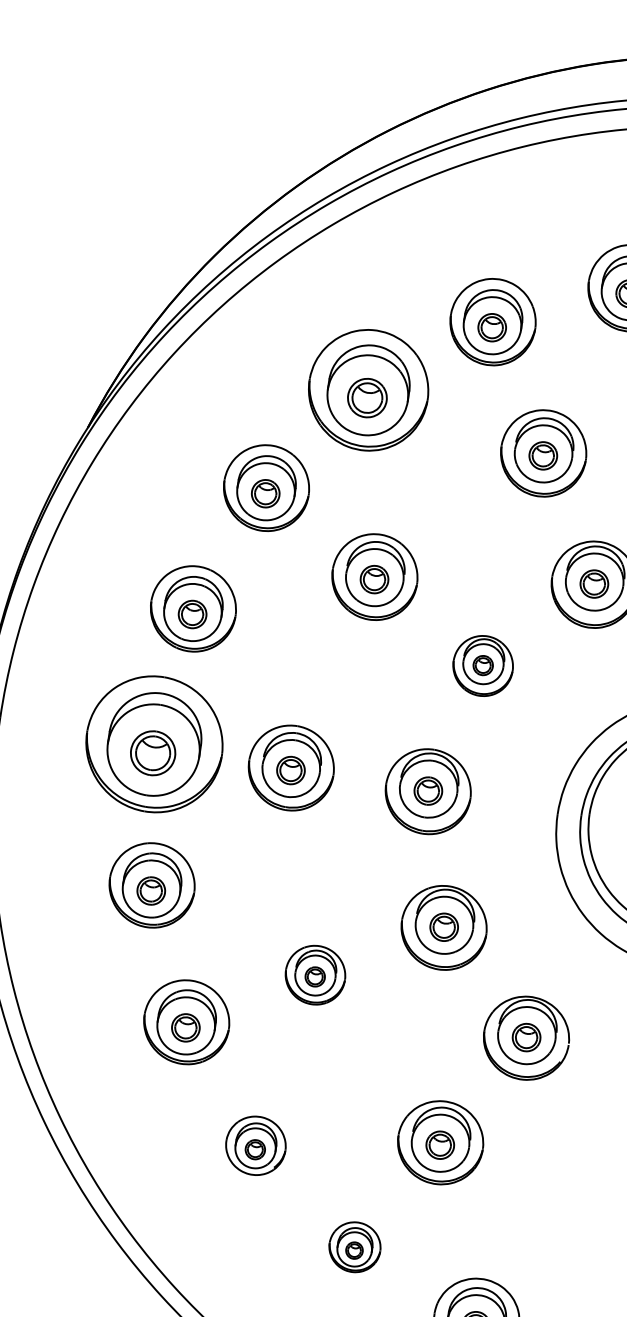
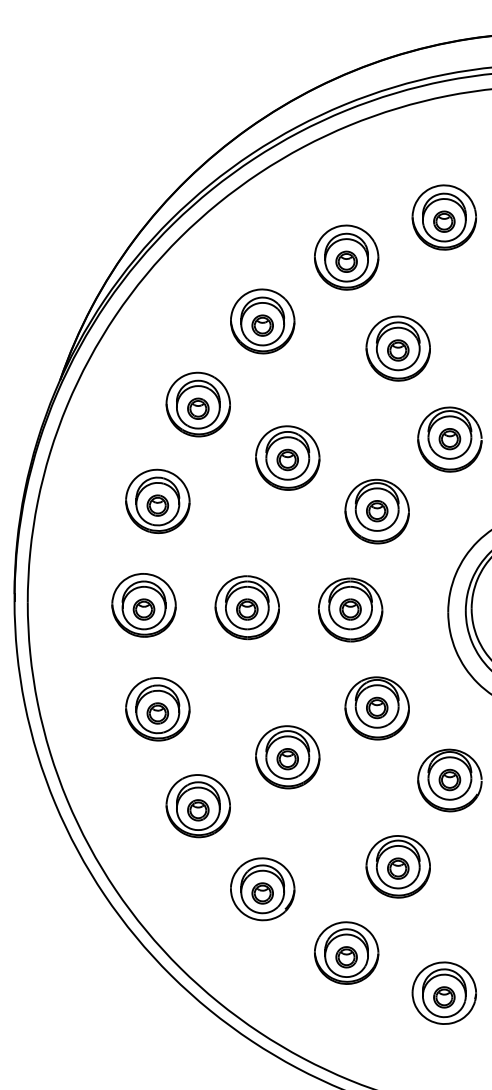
part: (368, 390) -> (262, 321), size x0.71
part: (482, 665) -> (376, 511), size x1.43
part: (153, 744) -> (143, 605), size x0.62
part: (315, 975) -> (287, 757), size x1.43
part: (255, 1145) -> (262, 889), size x1.43
part: (354, 1246) -> (346, 952), size x1.67

